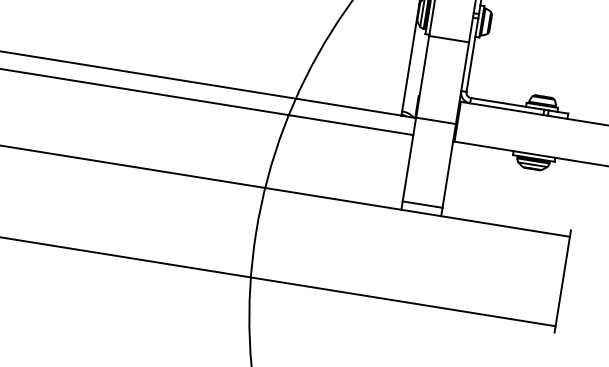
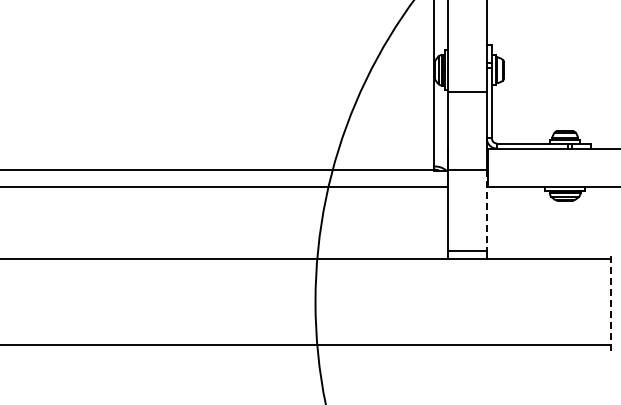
line: (448, 166) -> (486, 211), solid -> dashed
line: (562, 280) -> (610, 301), solid -> dashed

